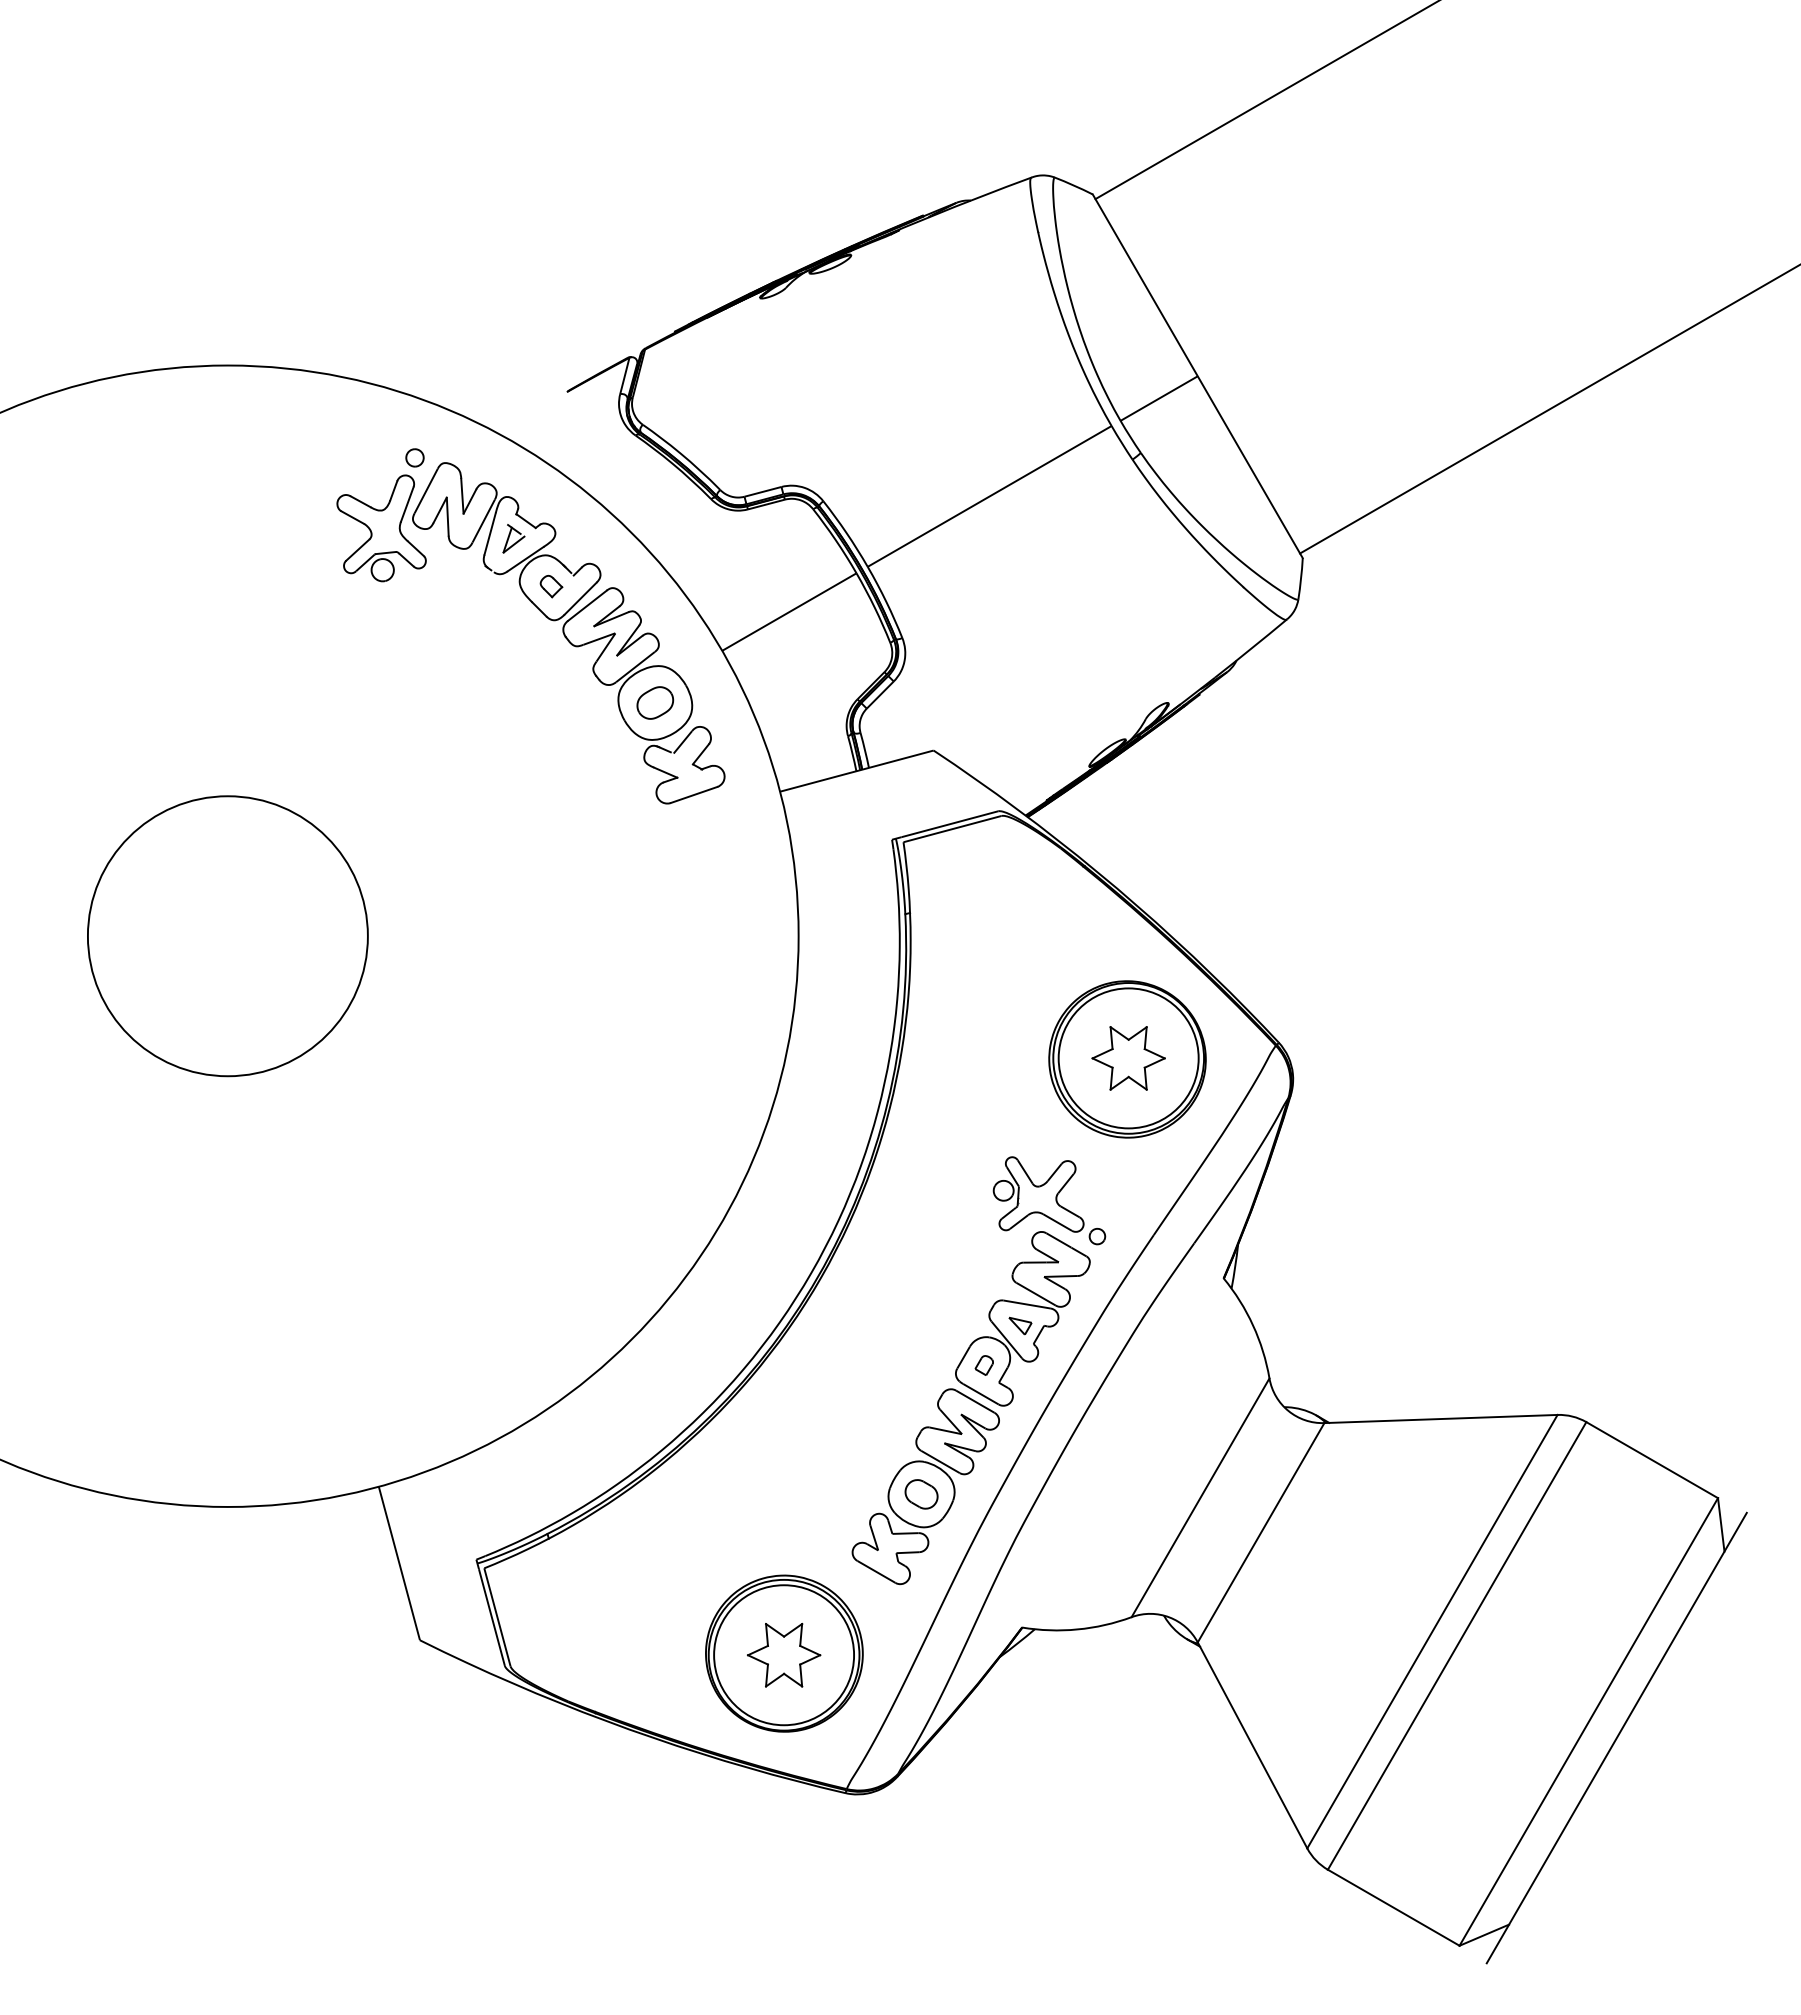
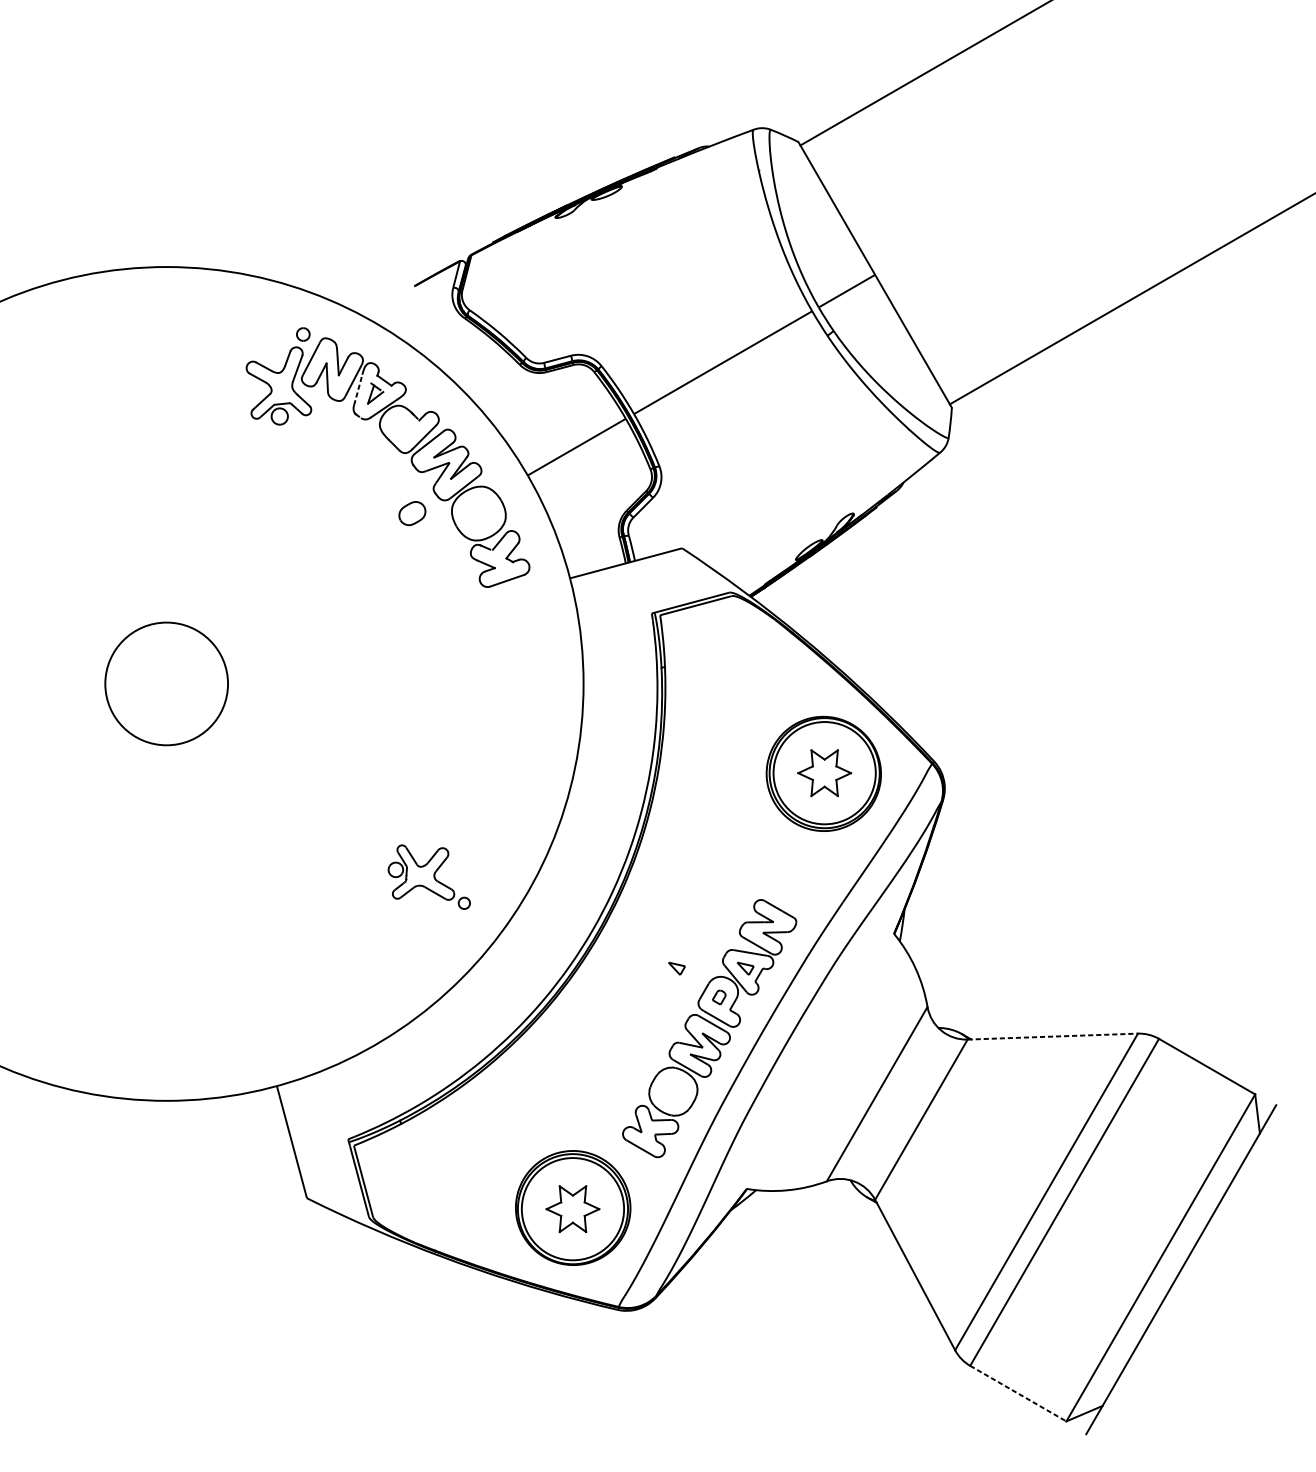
line: (490, 533) -> (358, 389), solid -> dashed
part: (551, 586) -> (403, 428), removed
part: (655, 702) -> (412, 513), moved
circle: (227, 936) -> (166, 684), size x0.6
part: (1049, 1200) -> (429, 876), moved
part: (926, 1325) -> (676, 968), added
line: (1440, 1419) -> (1052, 1036), solid -> dashed
part: (921, 1494) -> (673, 1091), removed
line: (1394, 1908) -> (1018, 1394), solid -> dashed

